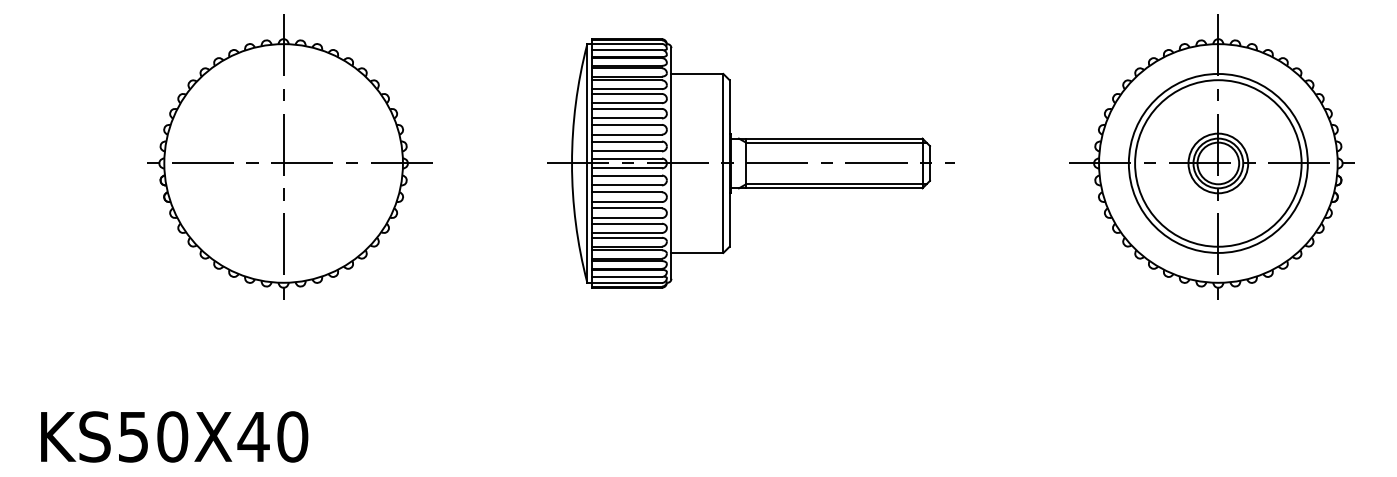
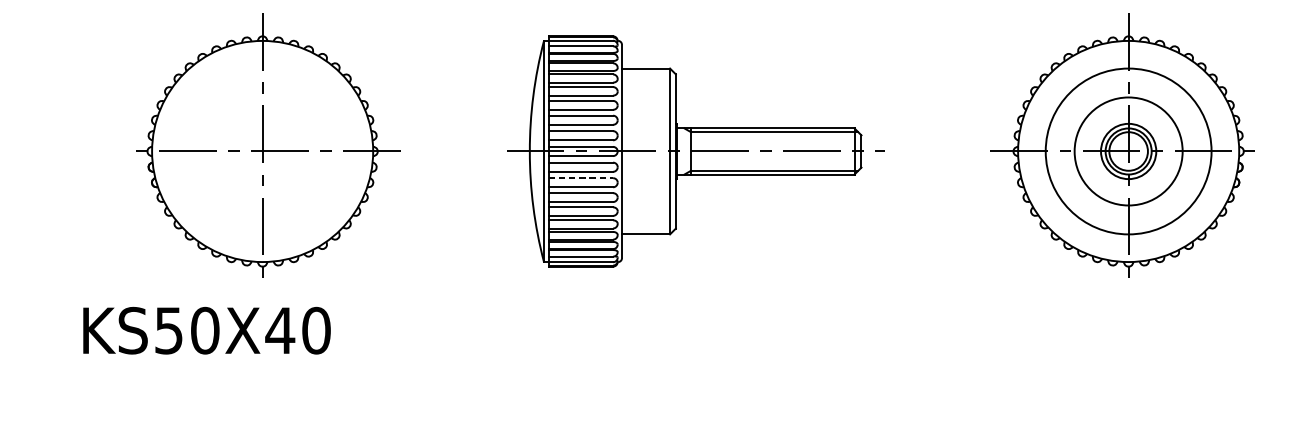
circle: (1218, 163) -> (1128, 151), size x0.7
line: (627, 192) -> (581, 178), solid -> dashed
text: (174, 436) -> (206, 330), moved

